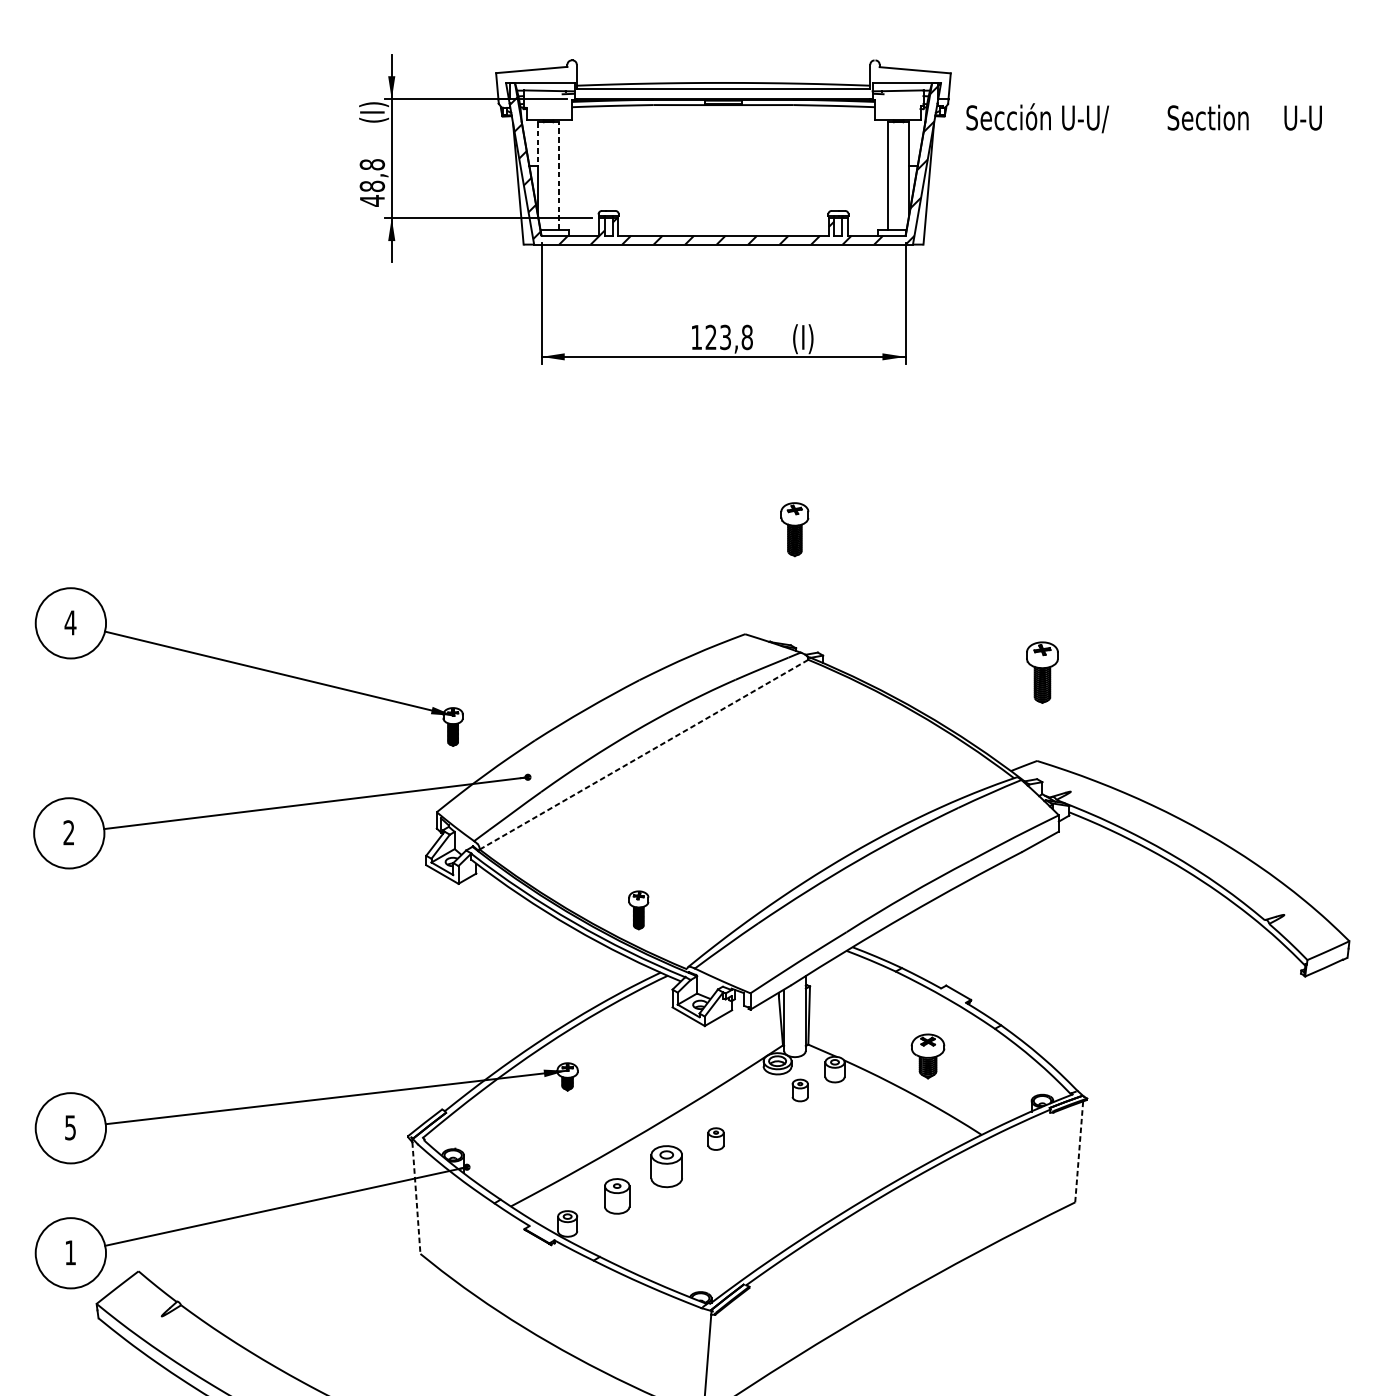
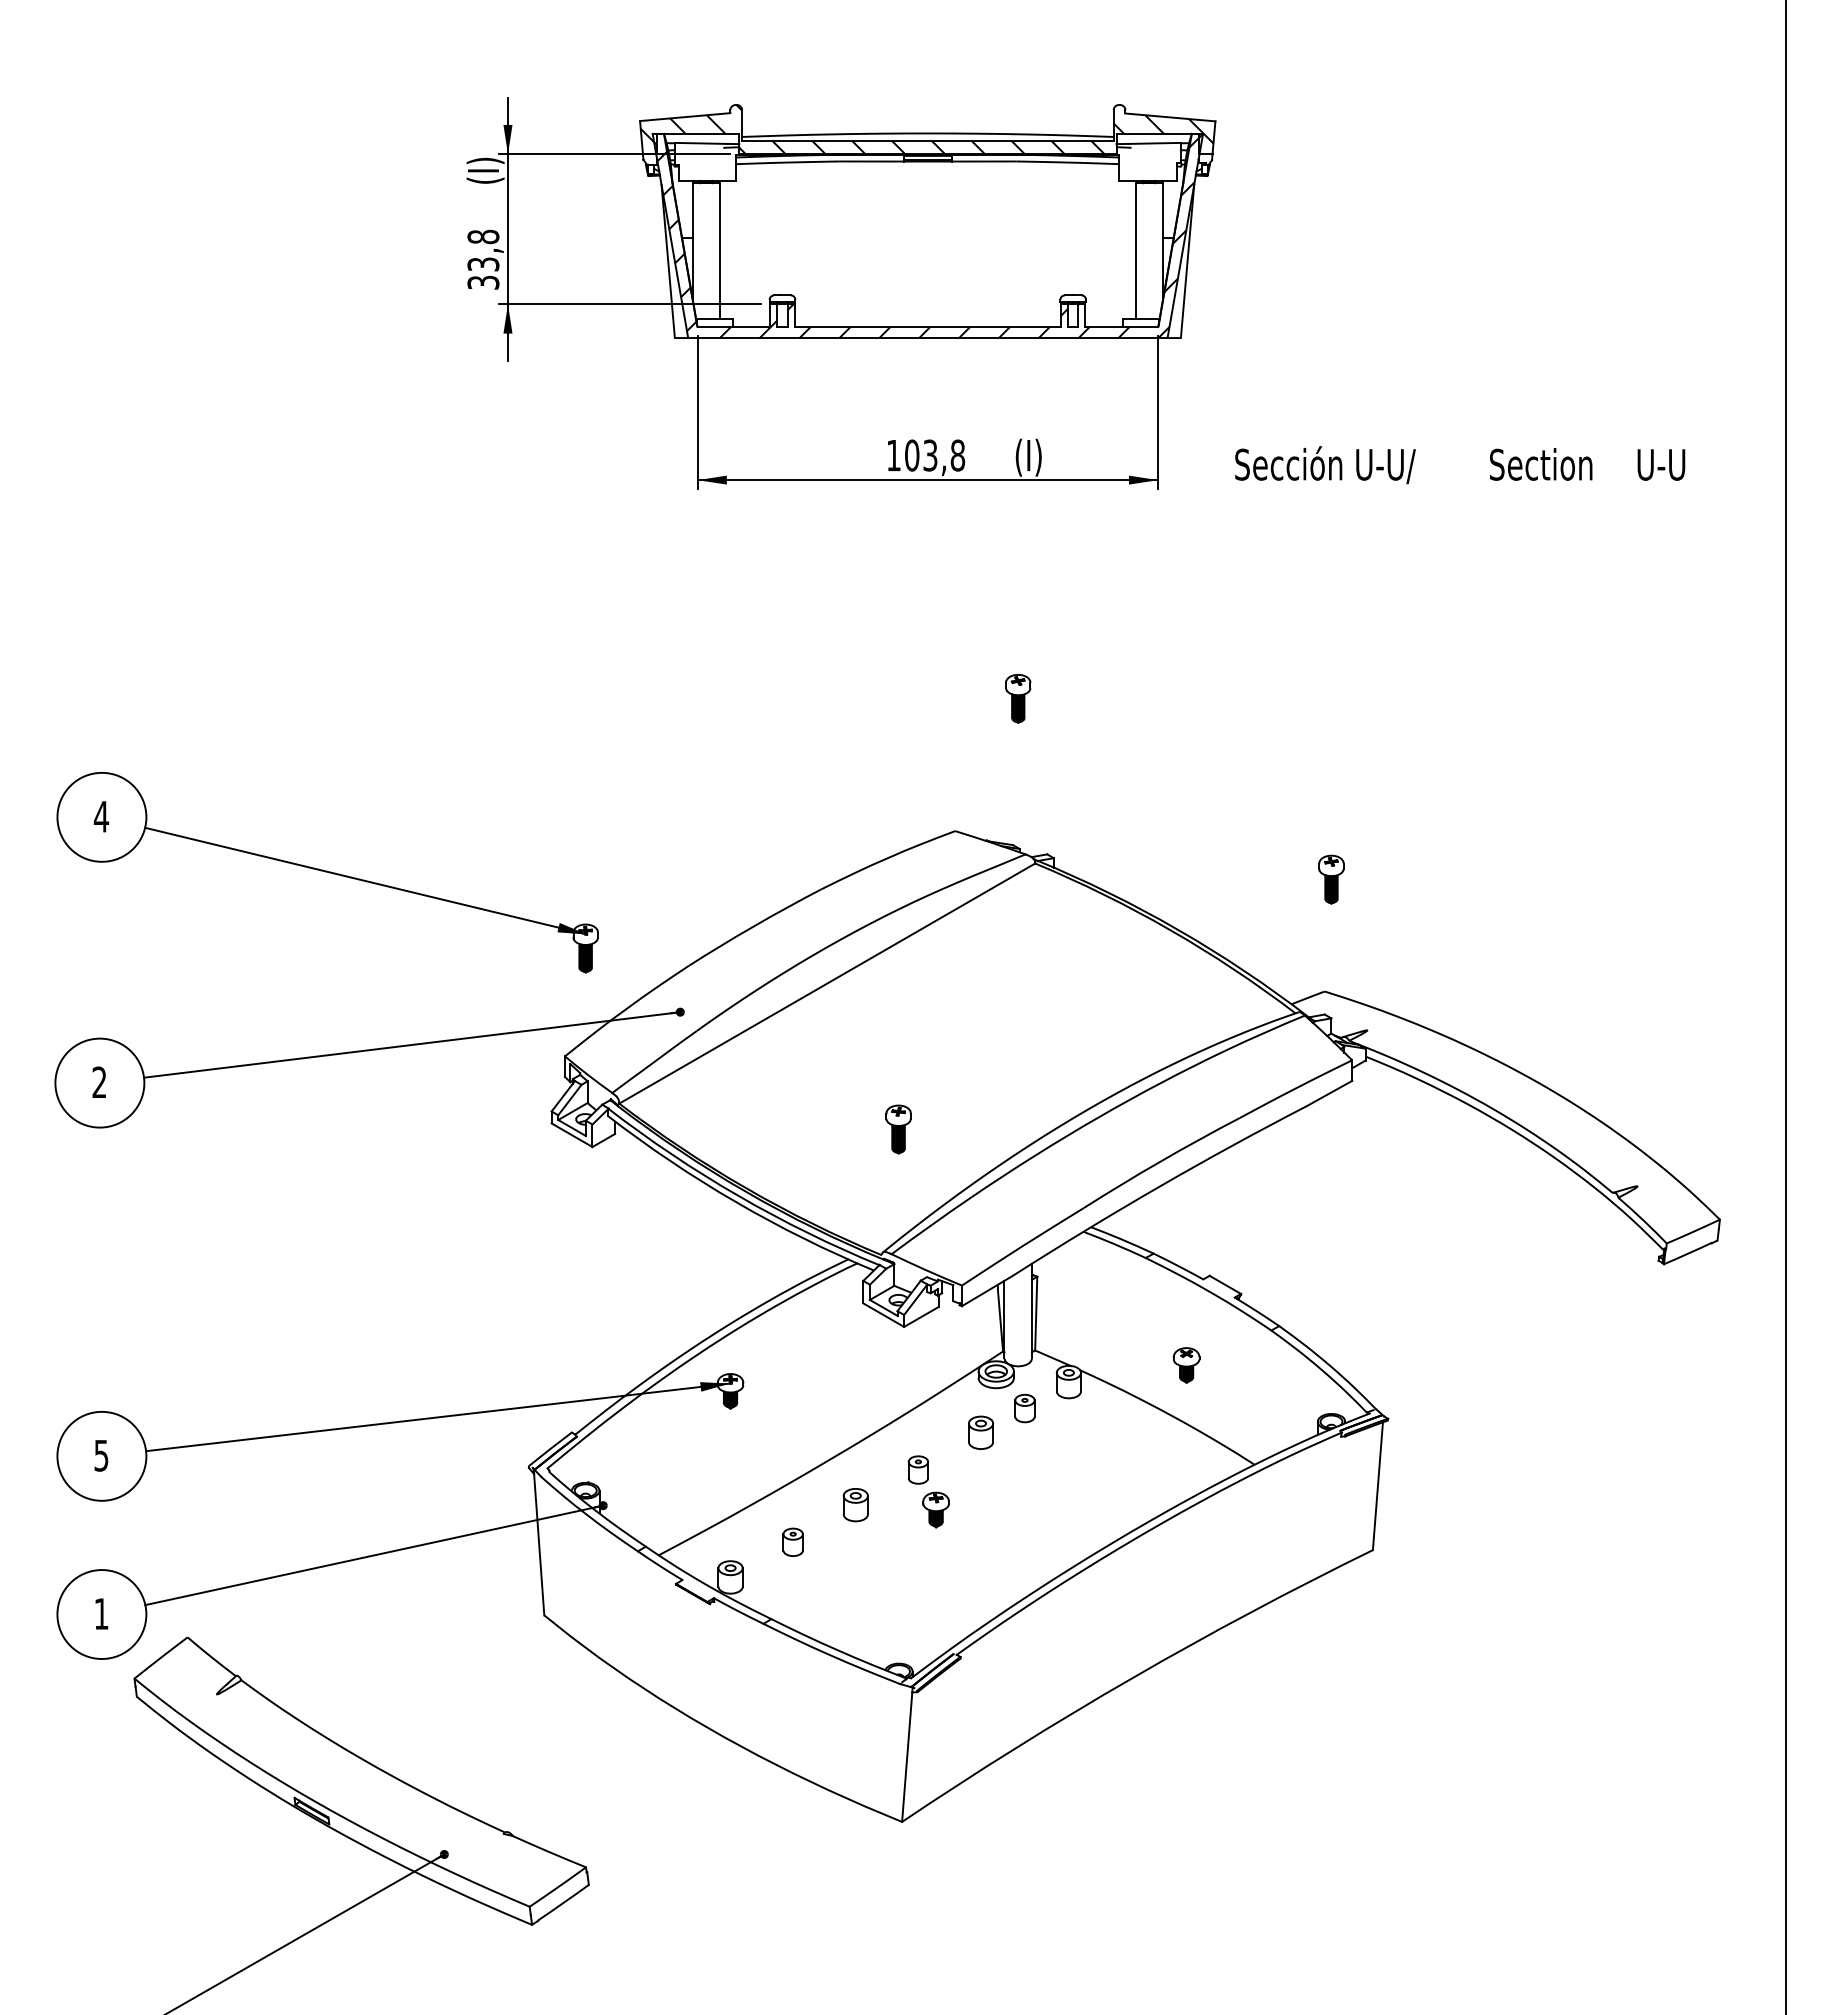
hatch: (722, 79) -> (926, 129), added
text: (1144, 118) -> (1460, 465), moved
line: (537, 143) -> (692, 210), dashed -> solid
line: (559, 176) -> (720, 251), dashed -> solid
text: (372, 193) -> (483, 273), 48,8 -> 33,8
text: (711, 337) -> (912, 455), 123,8 -> 103,8
part: (795, 529) -> (1018, 698), size x0.71
part: (1042, 672) -> (1331, 879), size x0.62
line: (644, 754) -> (827, 983), dashed -> solid
part: (638, 910) -> (898, 1129), moved
part: (927, 1056) -> (1186, 1365), size x0.62
part: (765, 1109) -> (980, 1432), added
line: (1078, 1151) -> (1377, 1485), dashed -> solid
part: (666, 1167) -> (855, 1505), size x0.62
part: (729, 1170) -> (935, 1509), added
part: (616, 1195) -> (792, 1541), size x0.62
line: (416, 1197) -> (539, 1544), dashed -> solid

